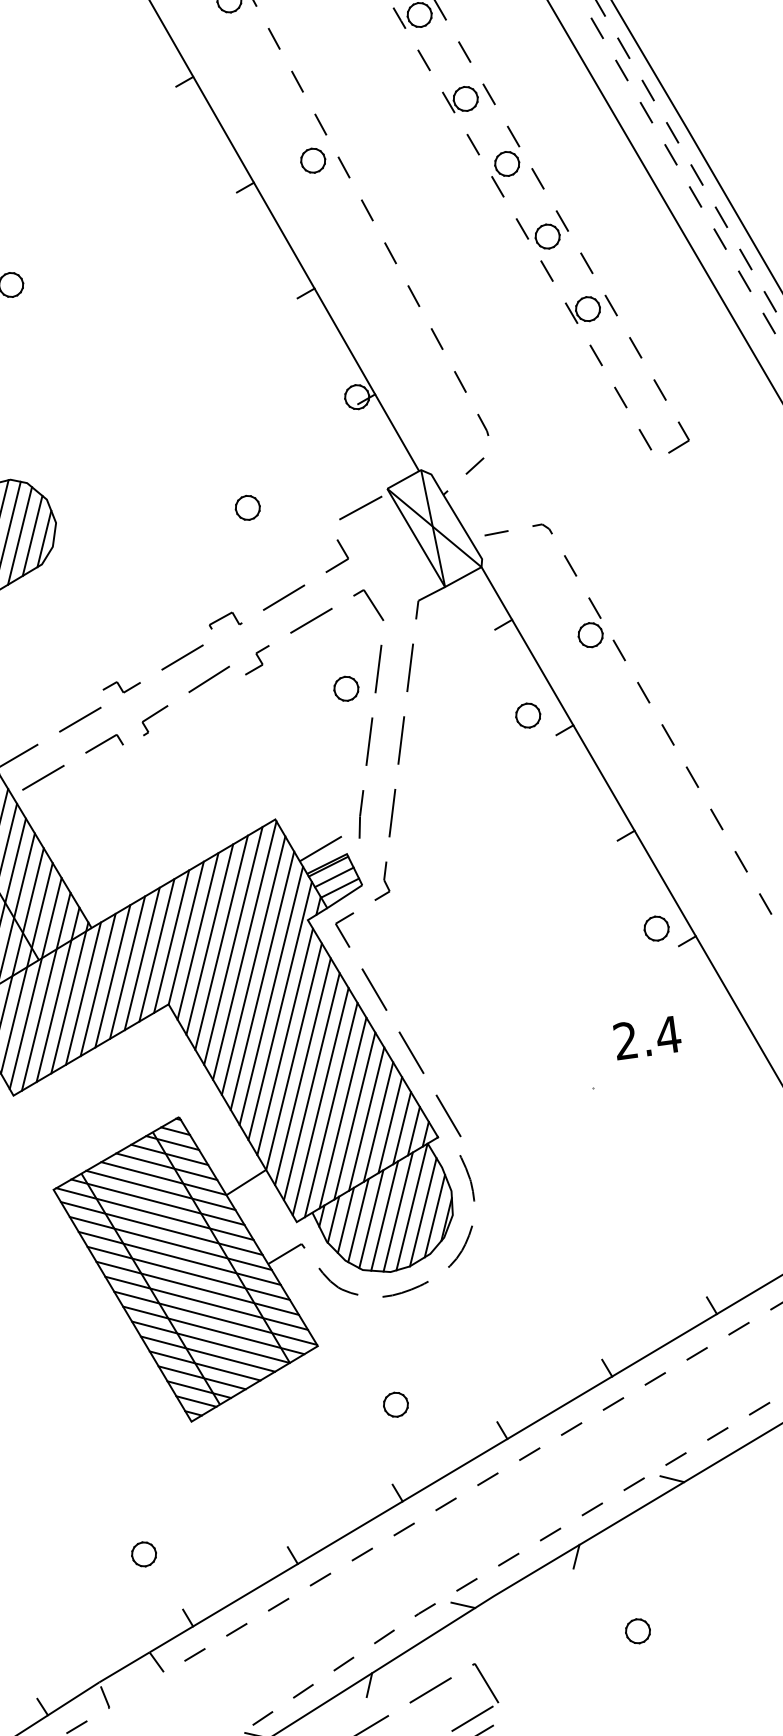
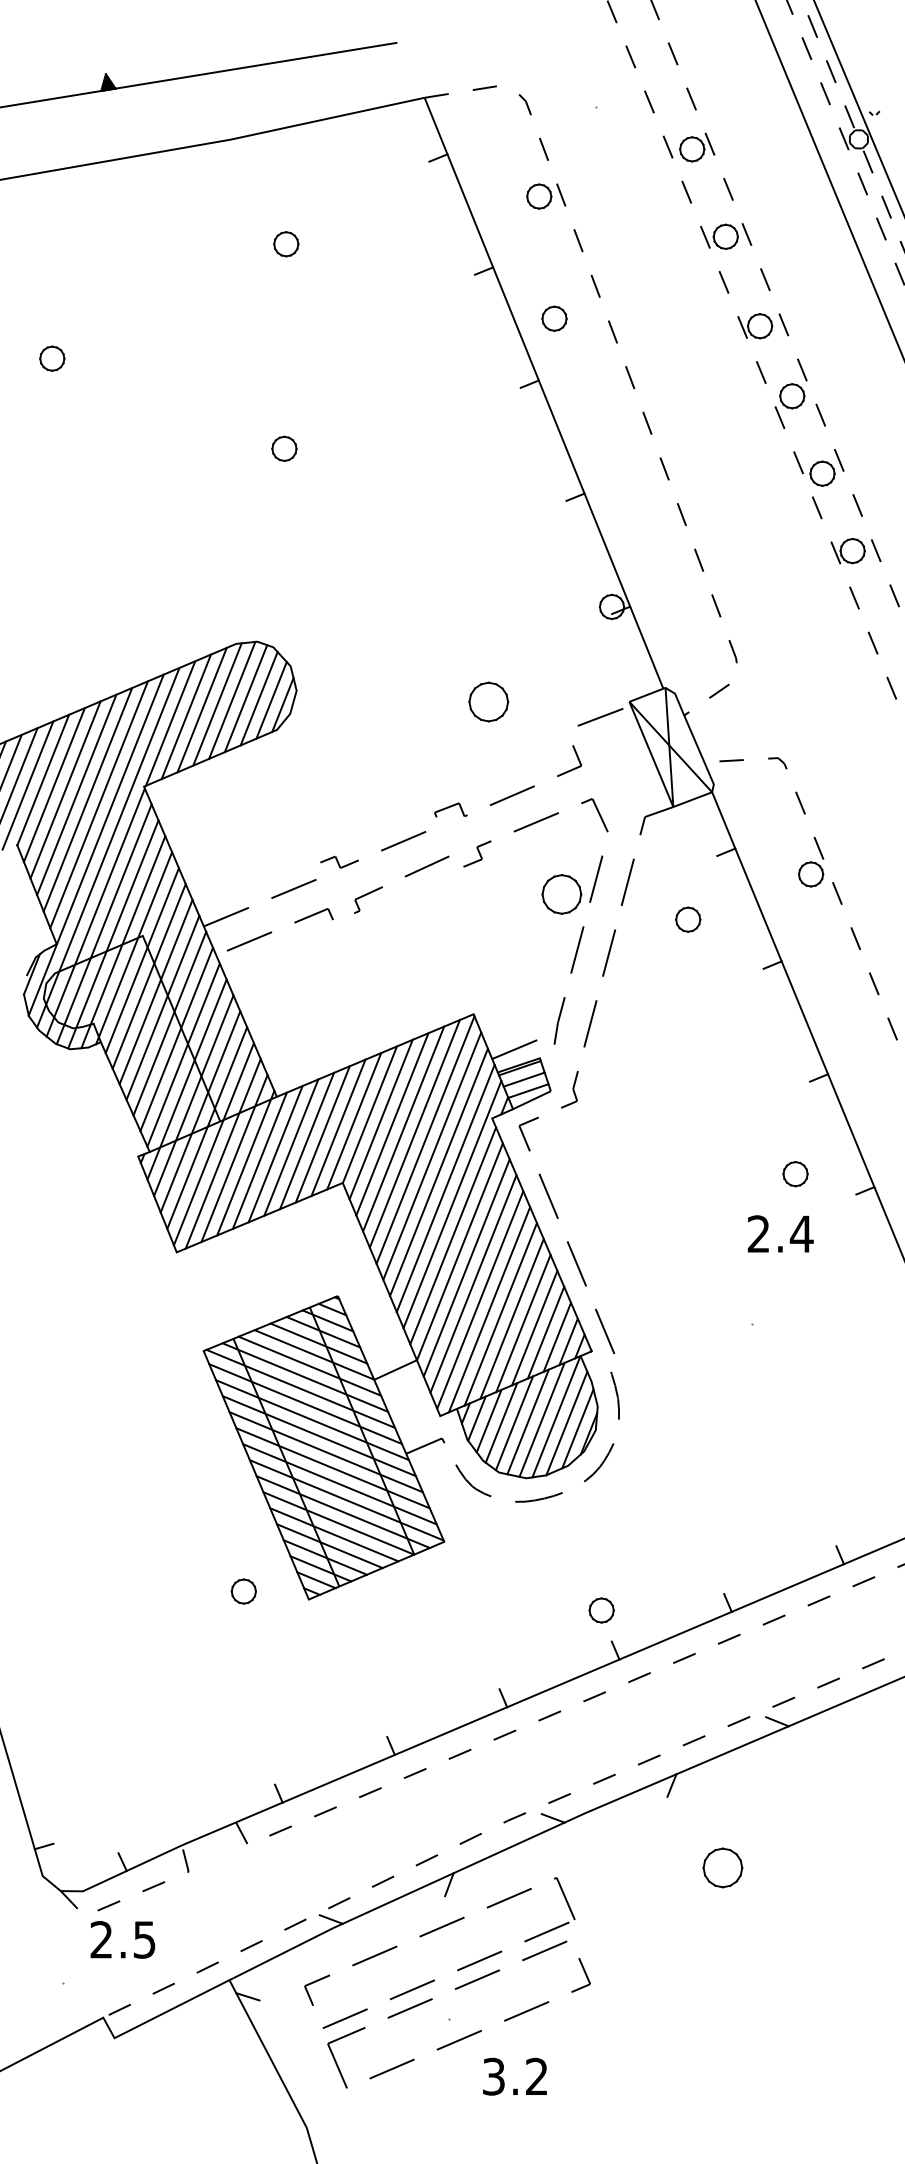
part: (313, 160) -> (554, 318), moved
part: (247, 507) -> (488, 701), size x1.6
part: (346, 688) -> (561, 894), size x1.6
part: (528, 715) -> (688, 919), moved
part: (656, 928) -> (795, 1174), moved
text: (647, 1037) -> (780, 1233), moved
part: (395, 1404) -> (601, 1610), moved
part: (143, 1554) -> (243, 1591), moved
part: (637, 1631) -> (722, 1867), size x1.6

